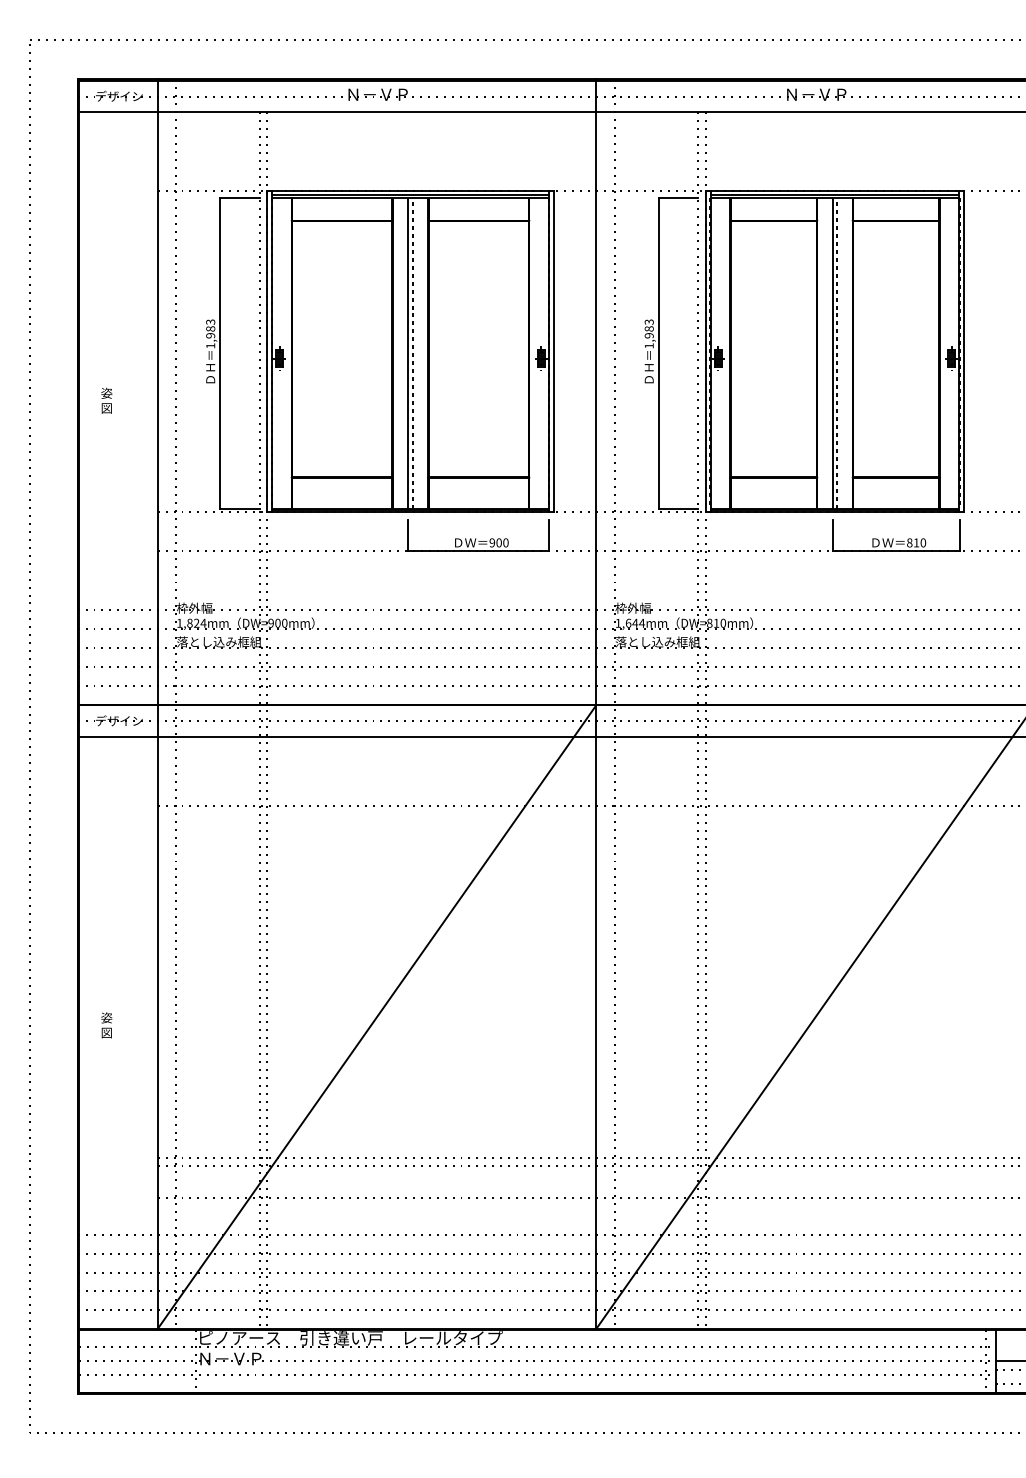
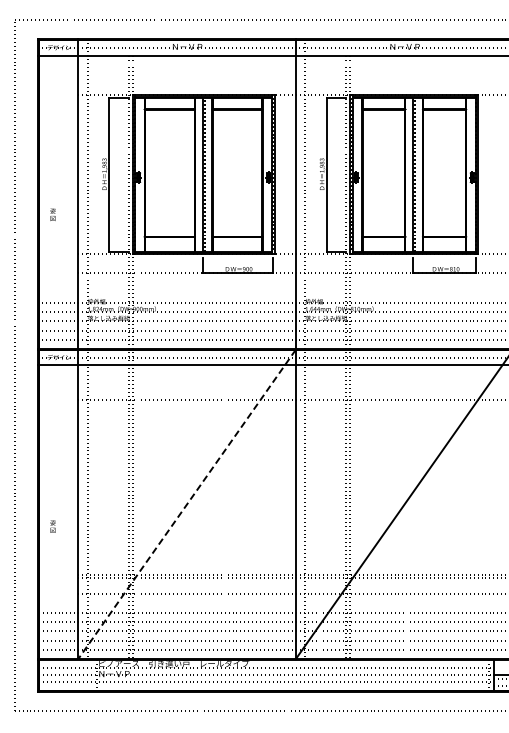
text: (105, 400) -> (52, 214), moved
line: (375, 1017) -> (186, 504), solid -> dashed
text: (105, 1025) -> (52, 526), moved

